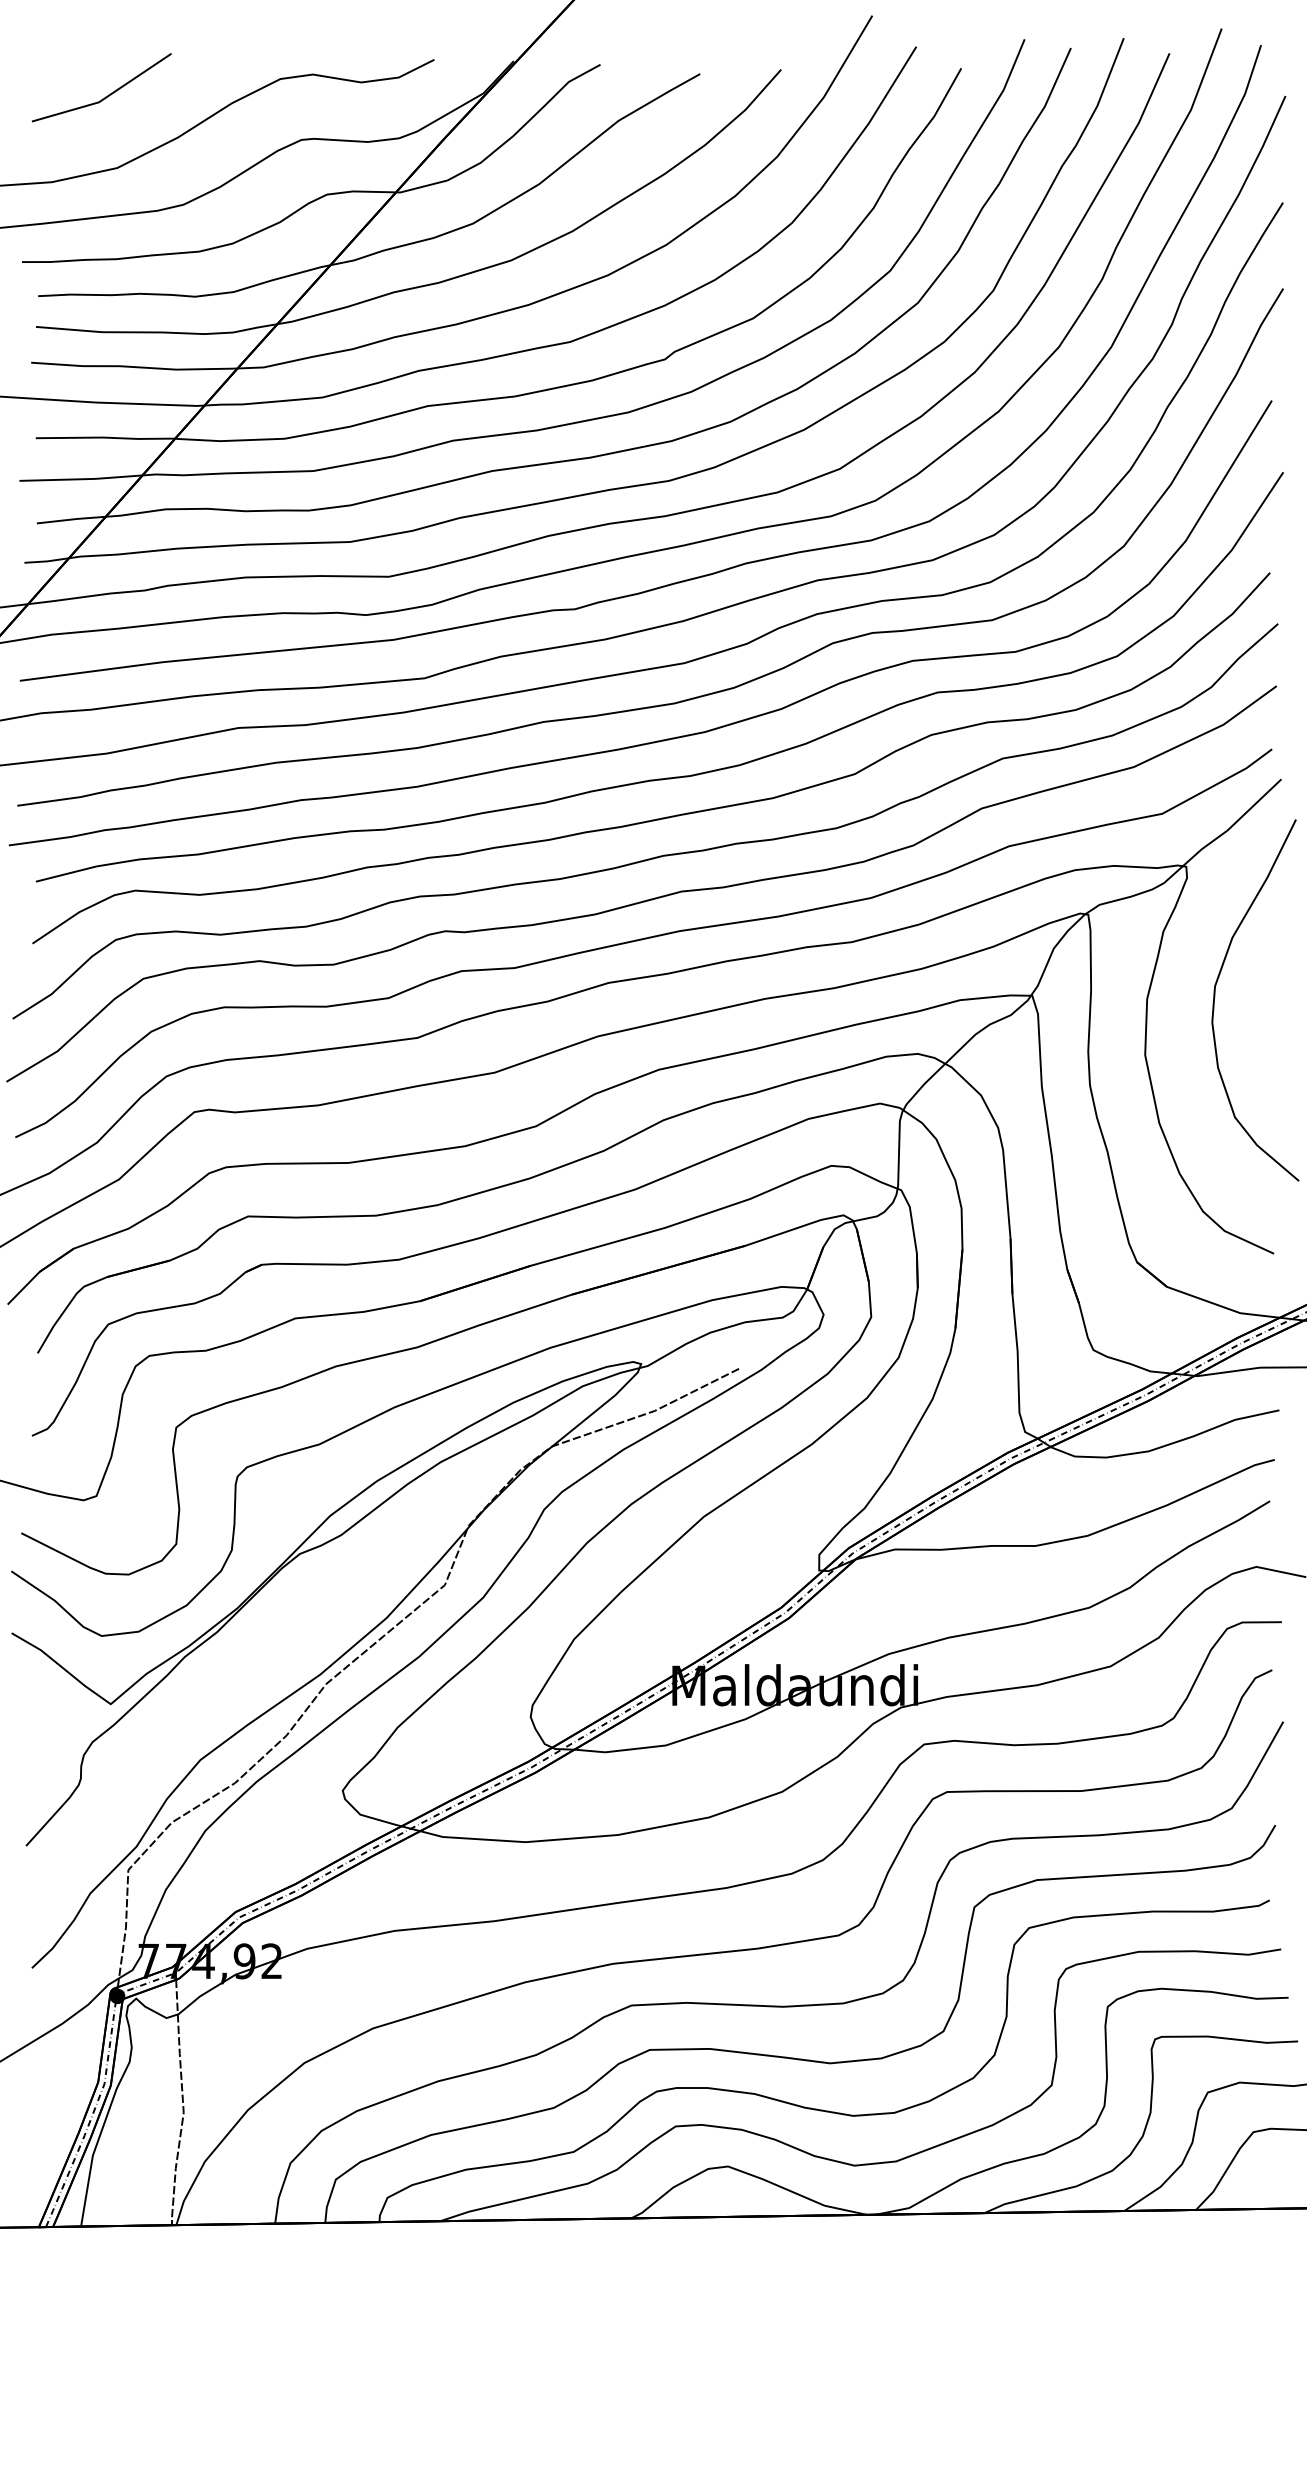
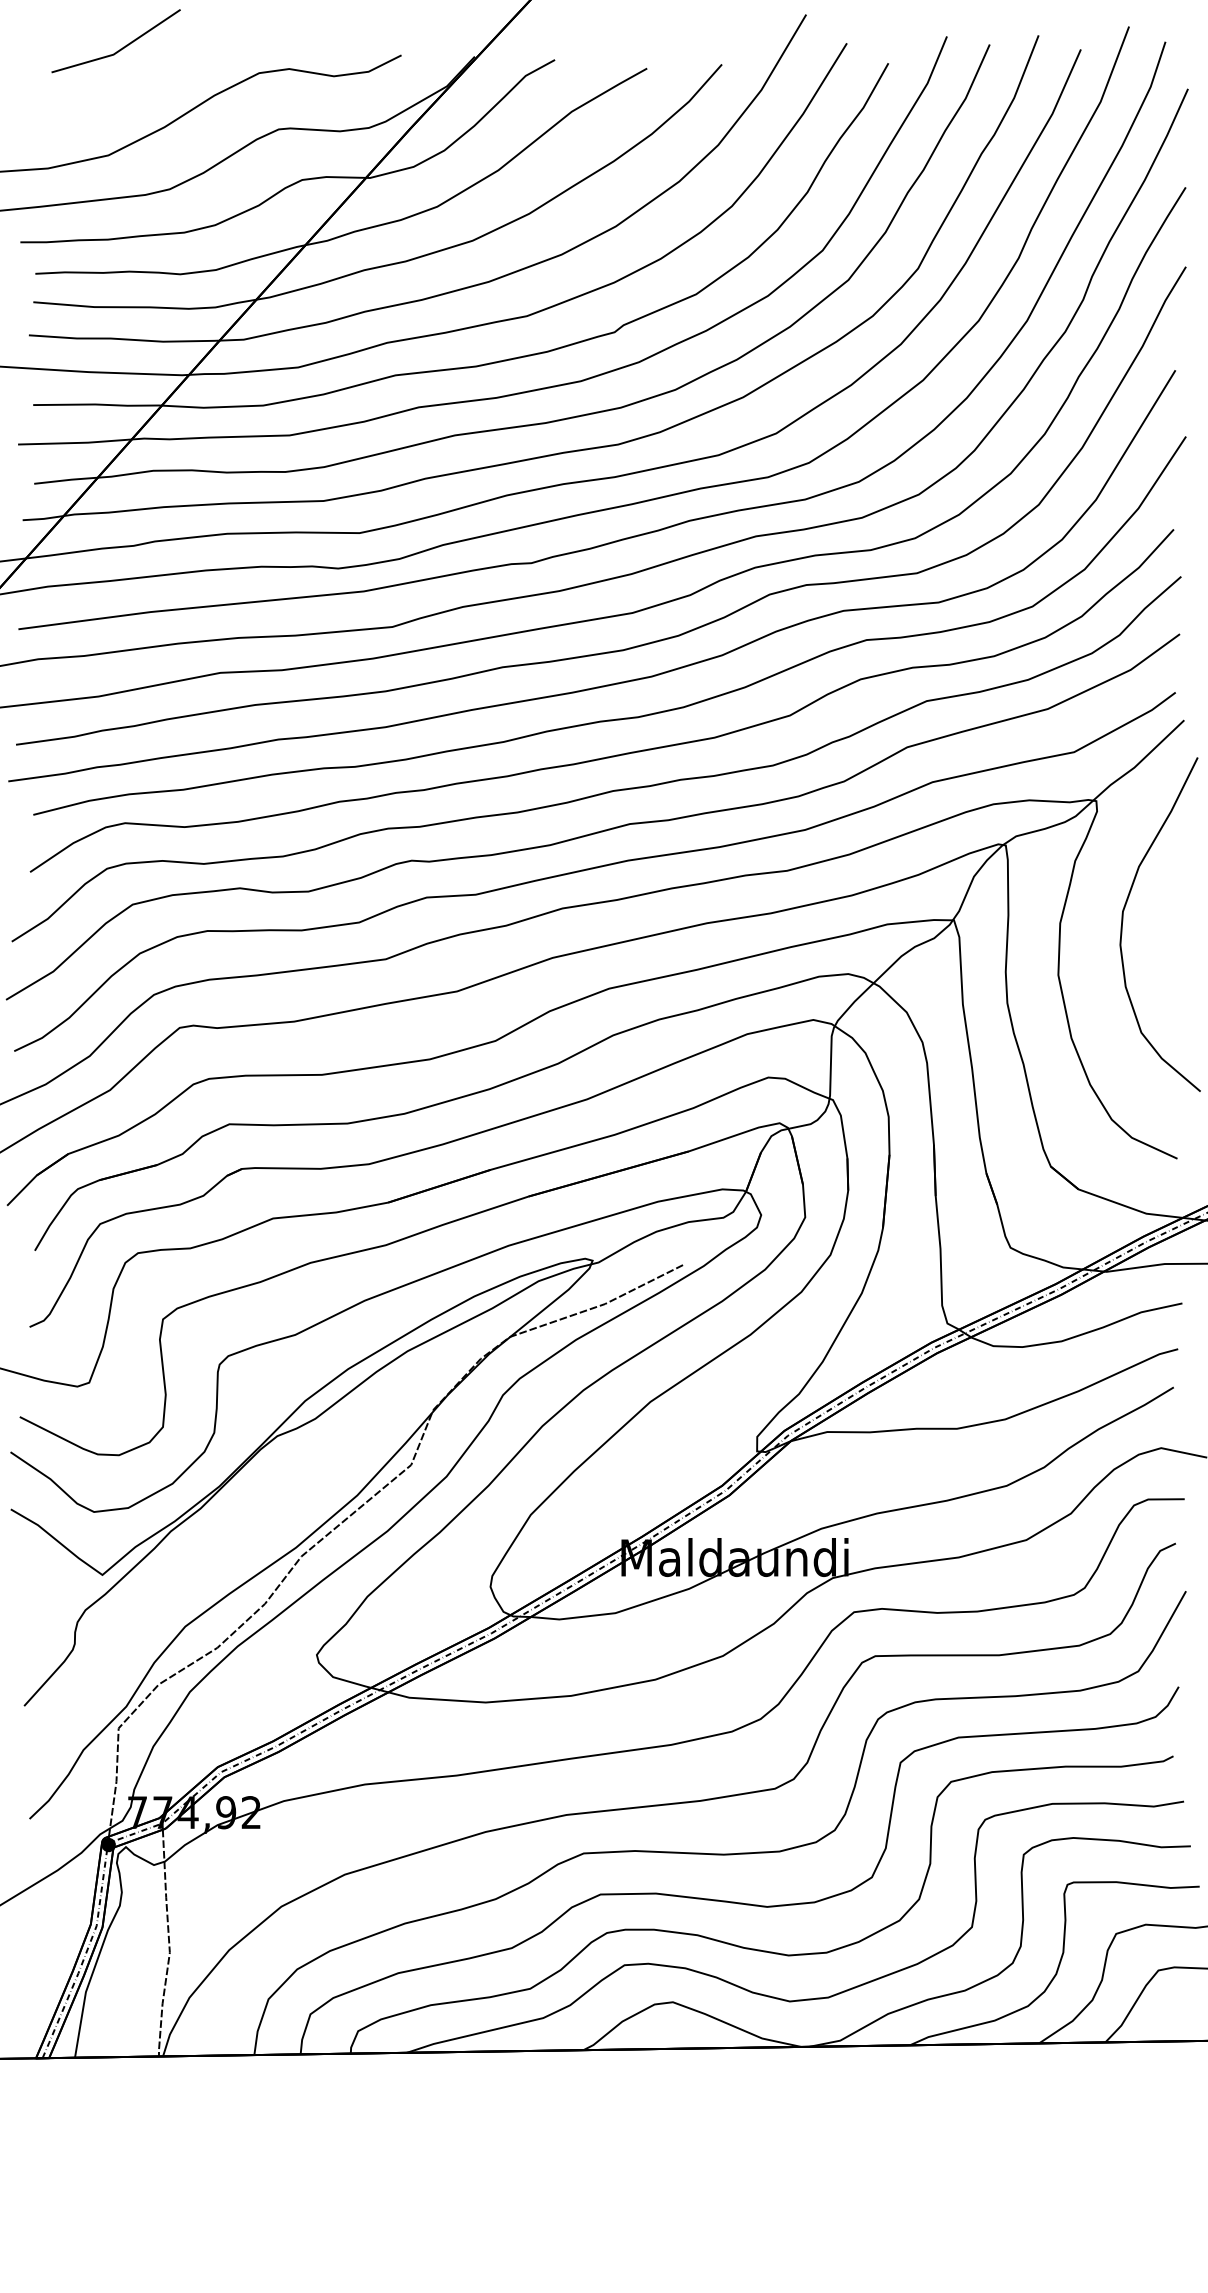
line: (106, 95) -> (120, 48), moved

